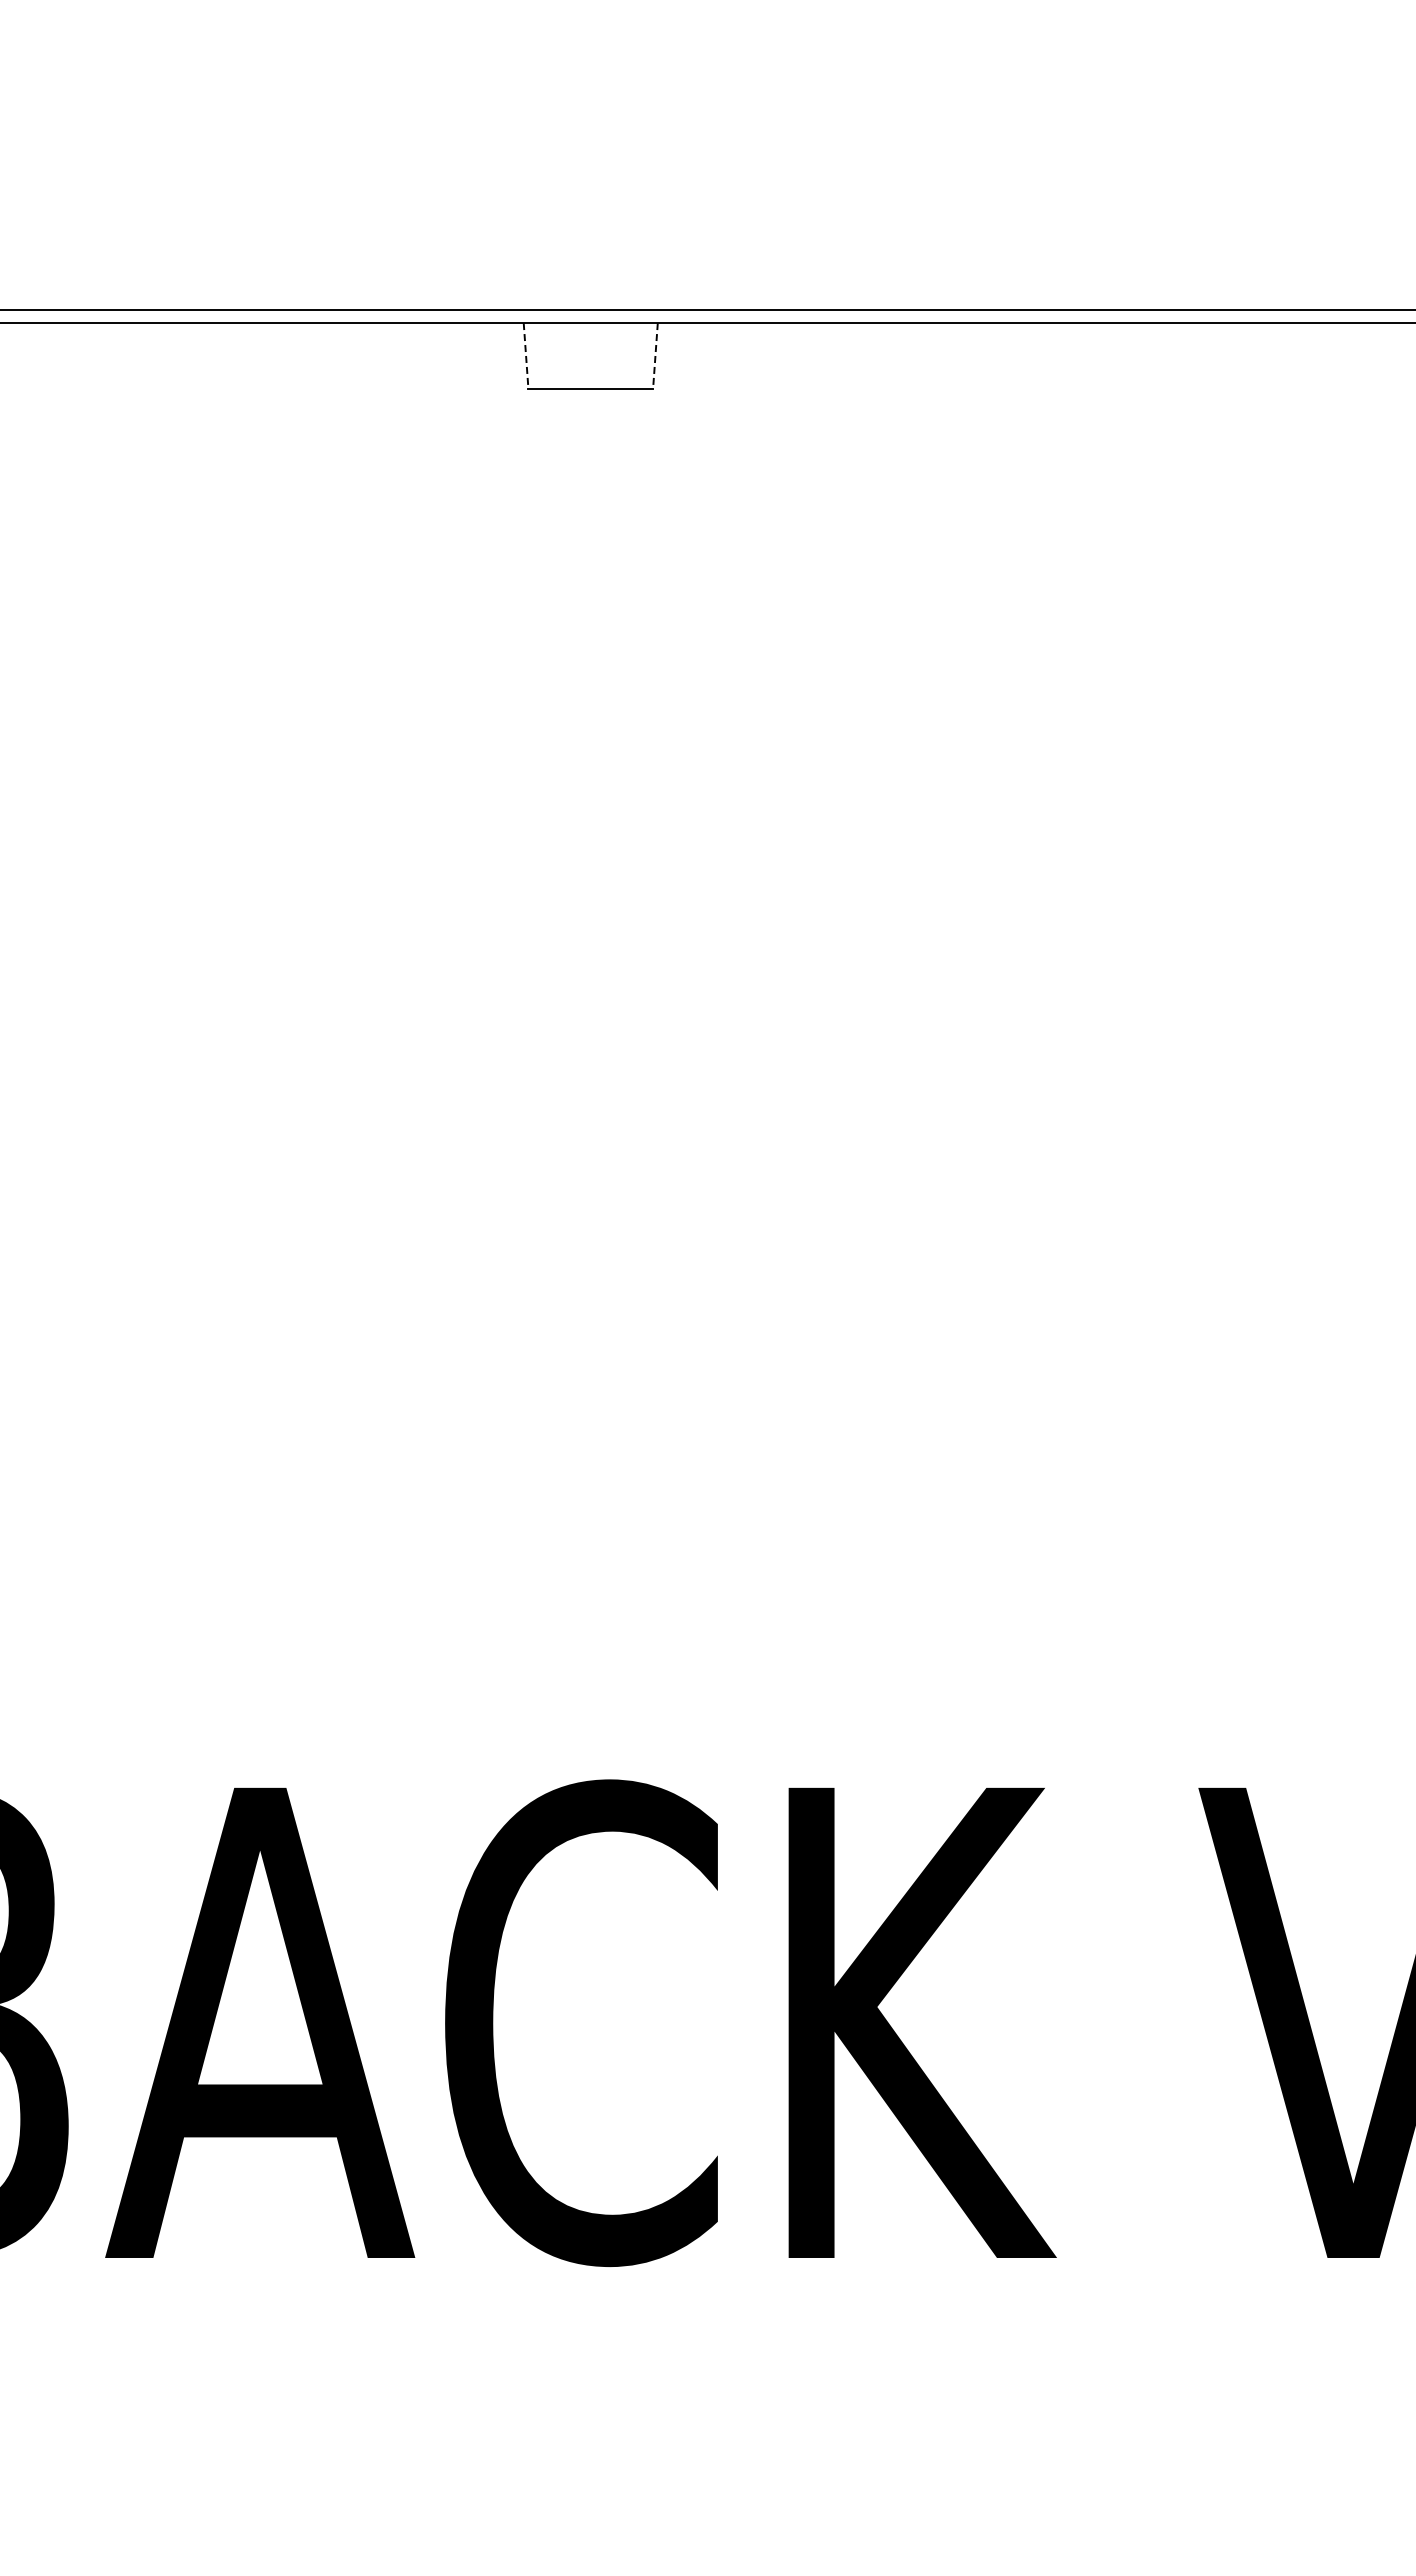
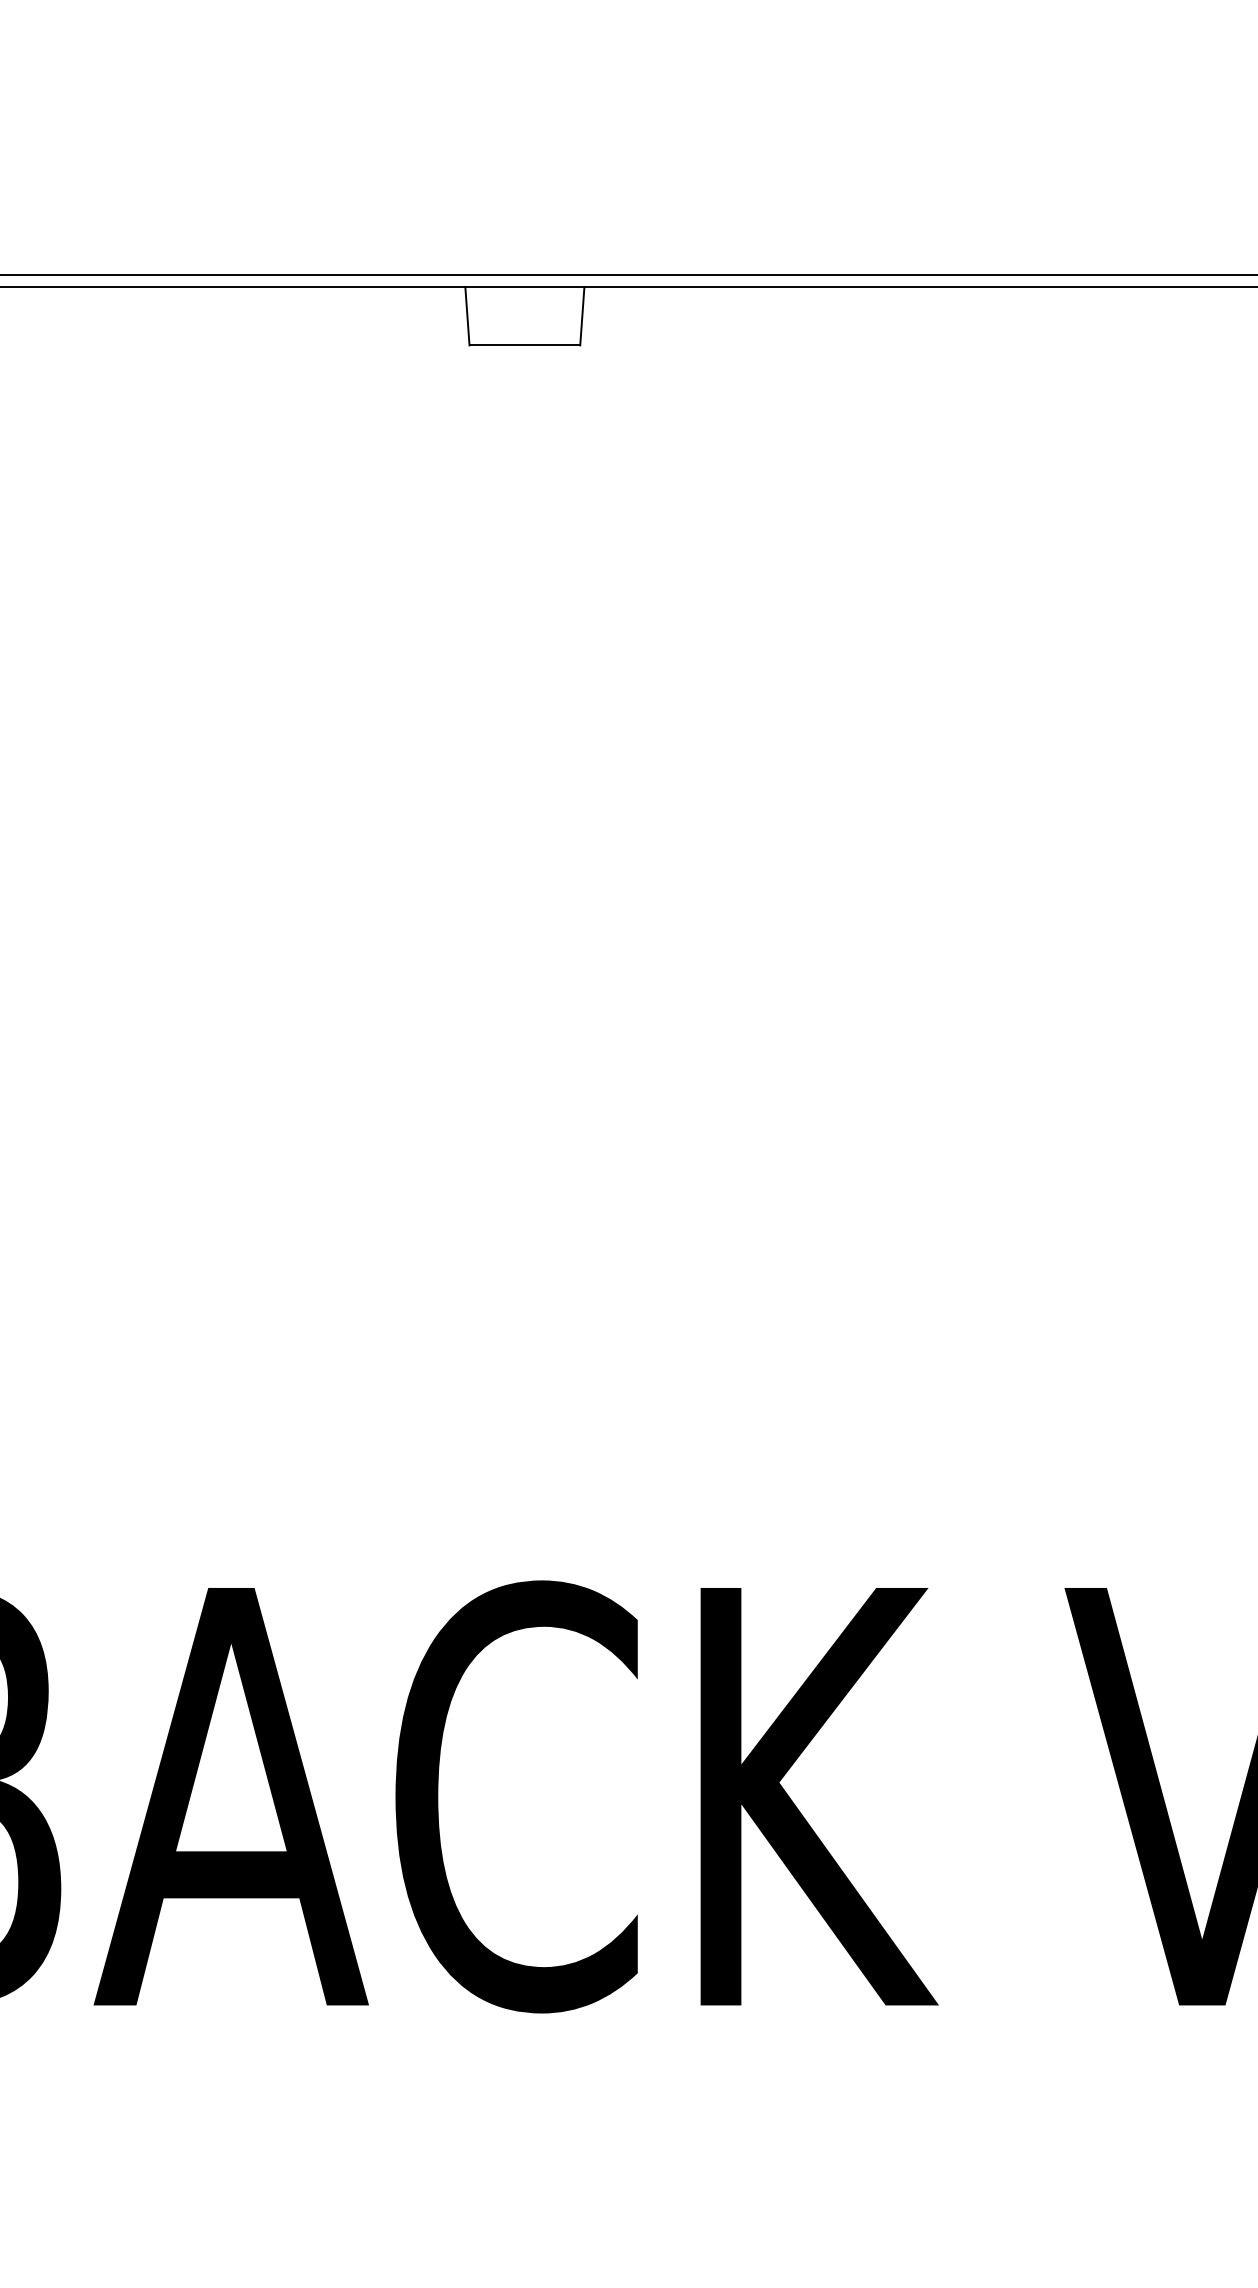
line: (526, 355) -> (467, 315), dashed -> solid
line: (655, 355) -> (582, 315), dashed -> solid

